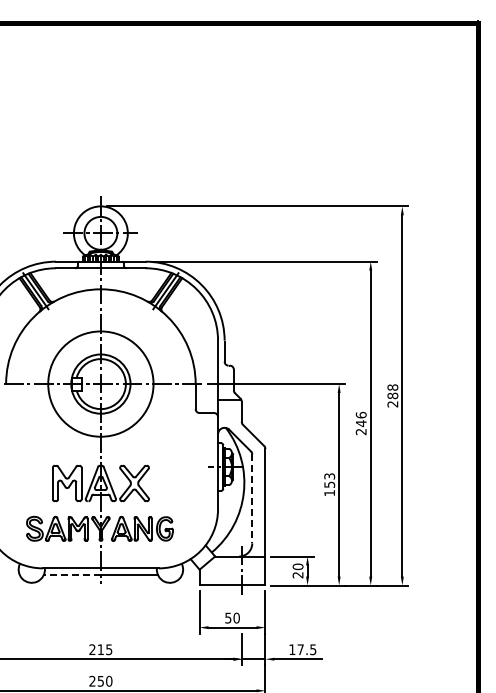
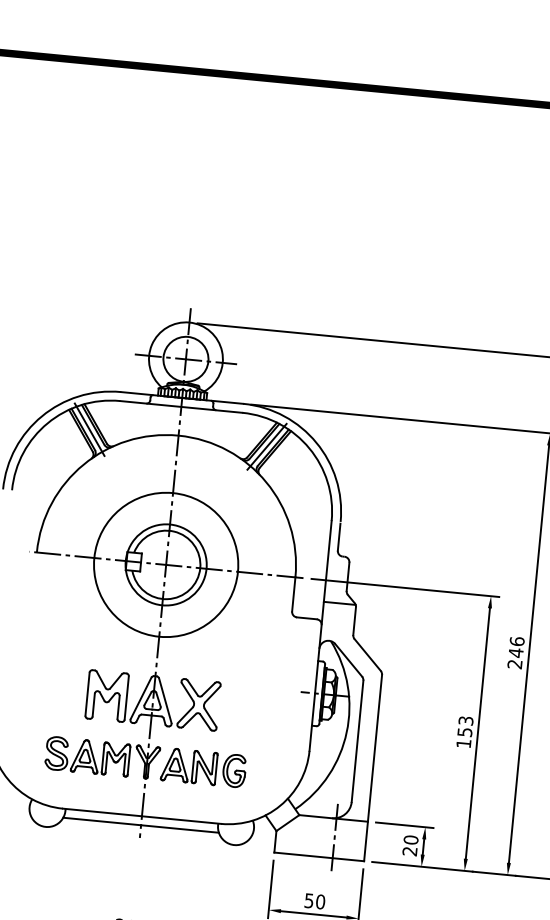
line: (252, 498) -> (357, 740), dashed -> solid
line: (72, 574) -> (102, 820), dashed -> solid

